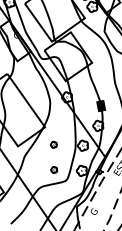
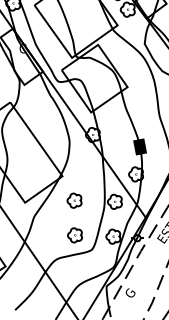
part: (53, 144) -> (74, 200), size x1.67
part: (53, 170) -> (74, 235), size x1.67

